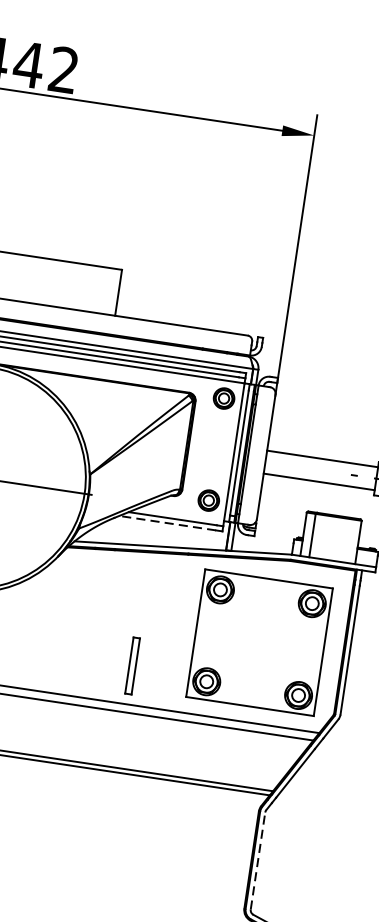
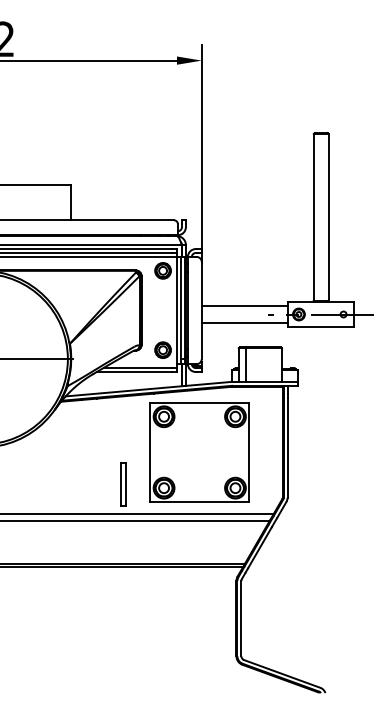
line: (167, 523) -> (134, 372), dashed -> solid
part: (259, 642) -> (199, 452), moved
line: (258, 860) -> (241, 618), dashed -> solid

